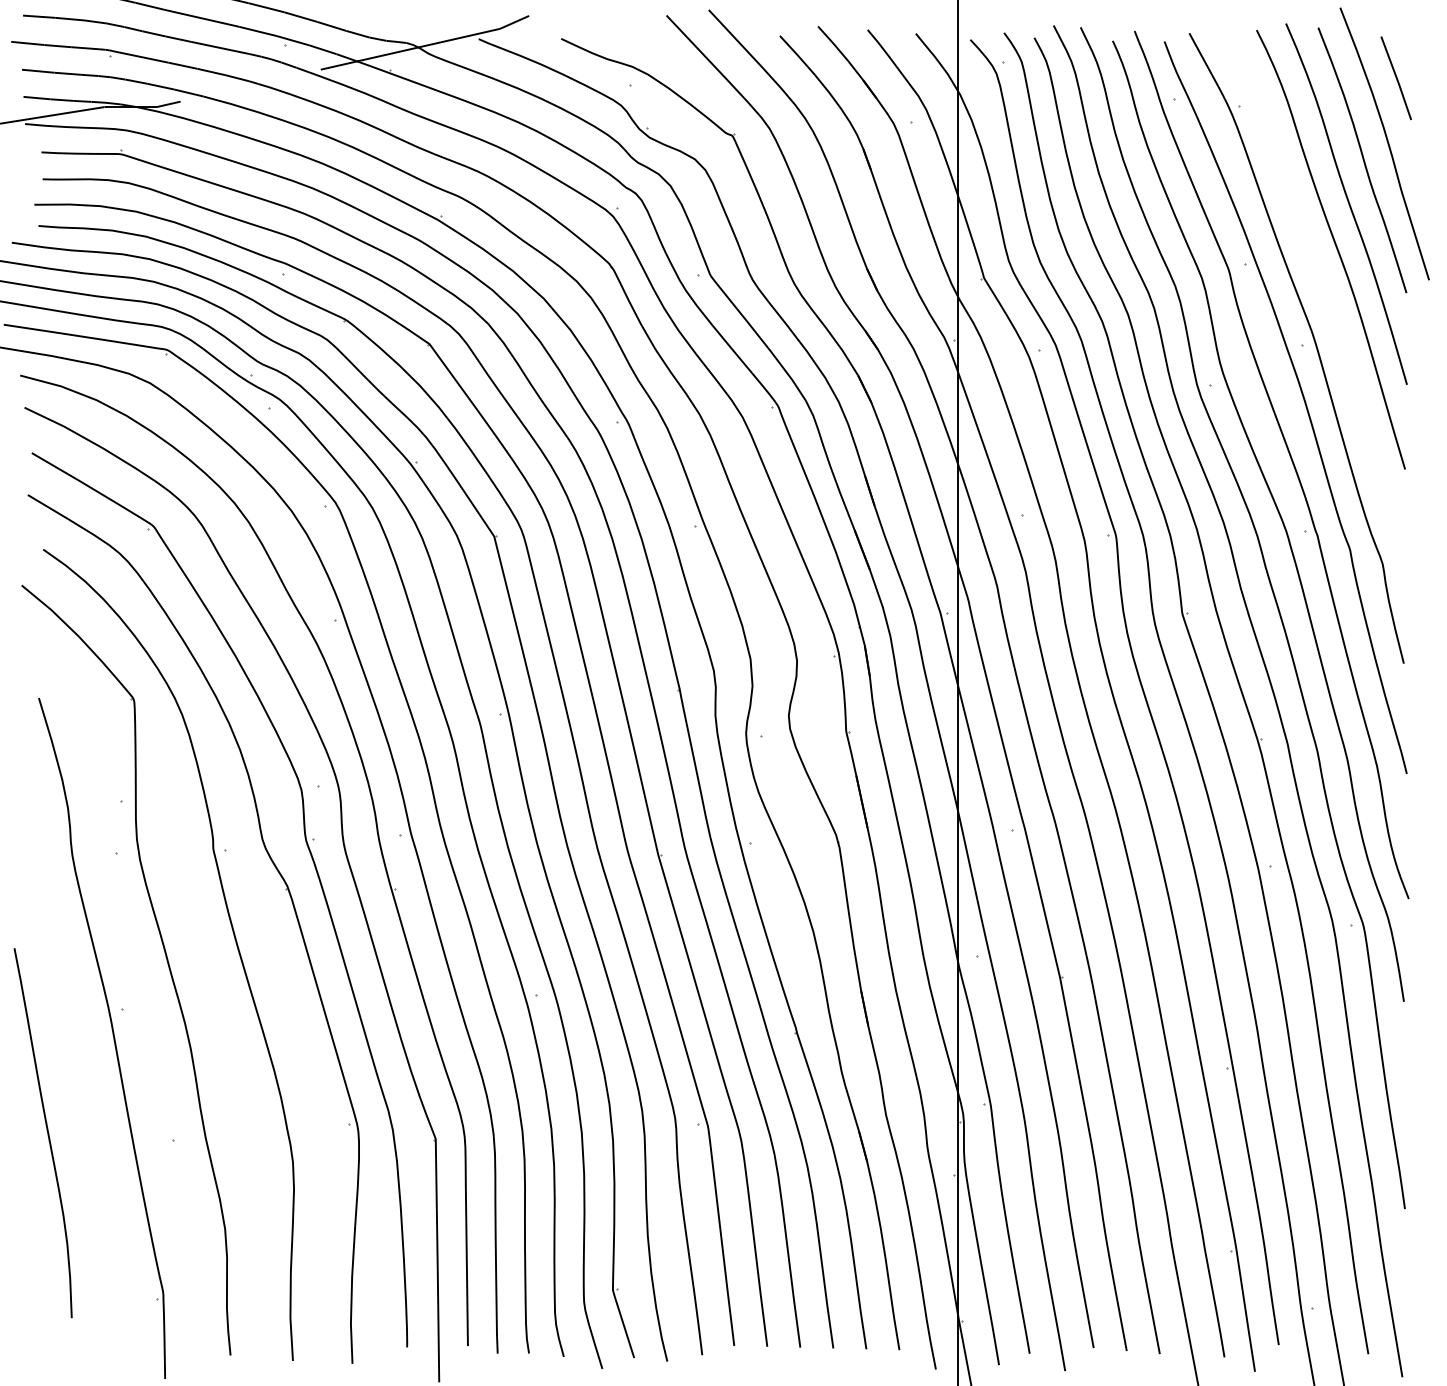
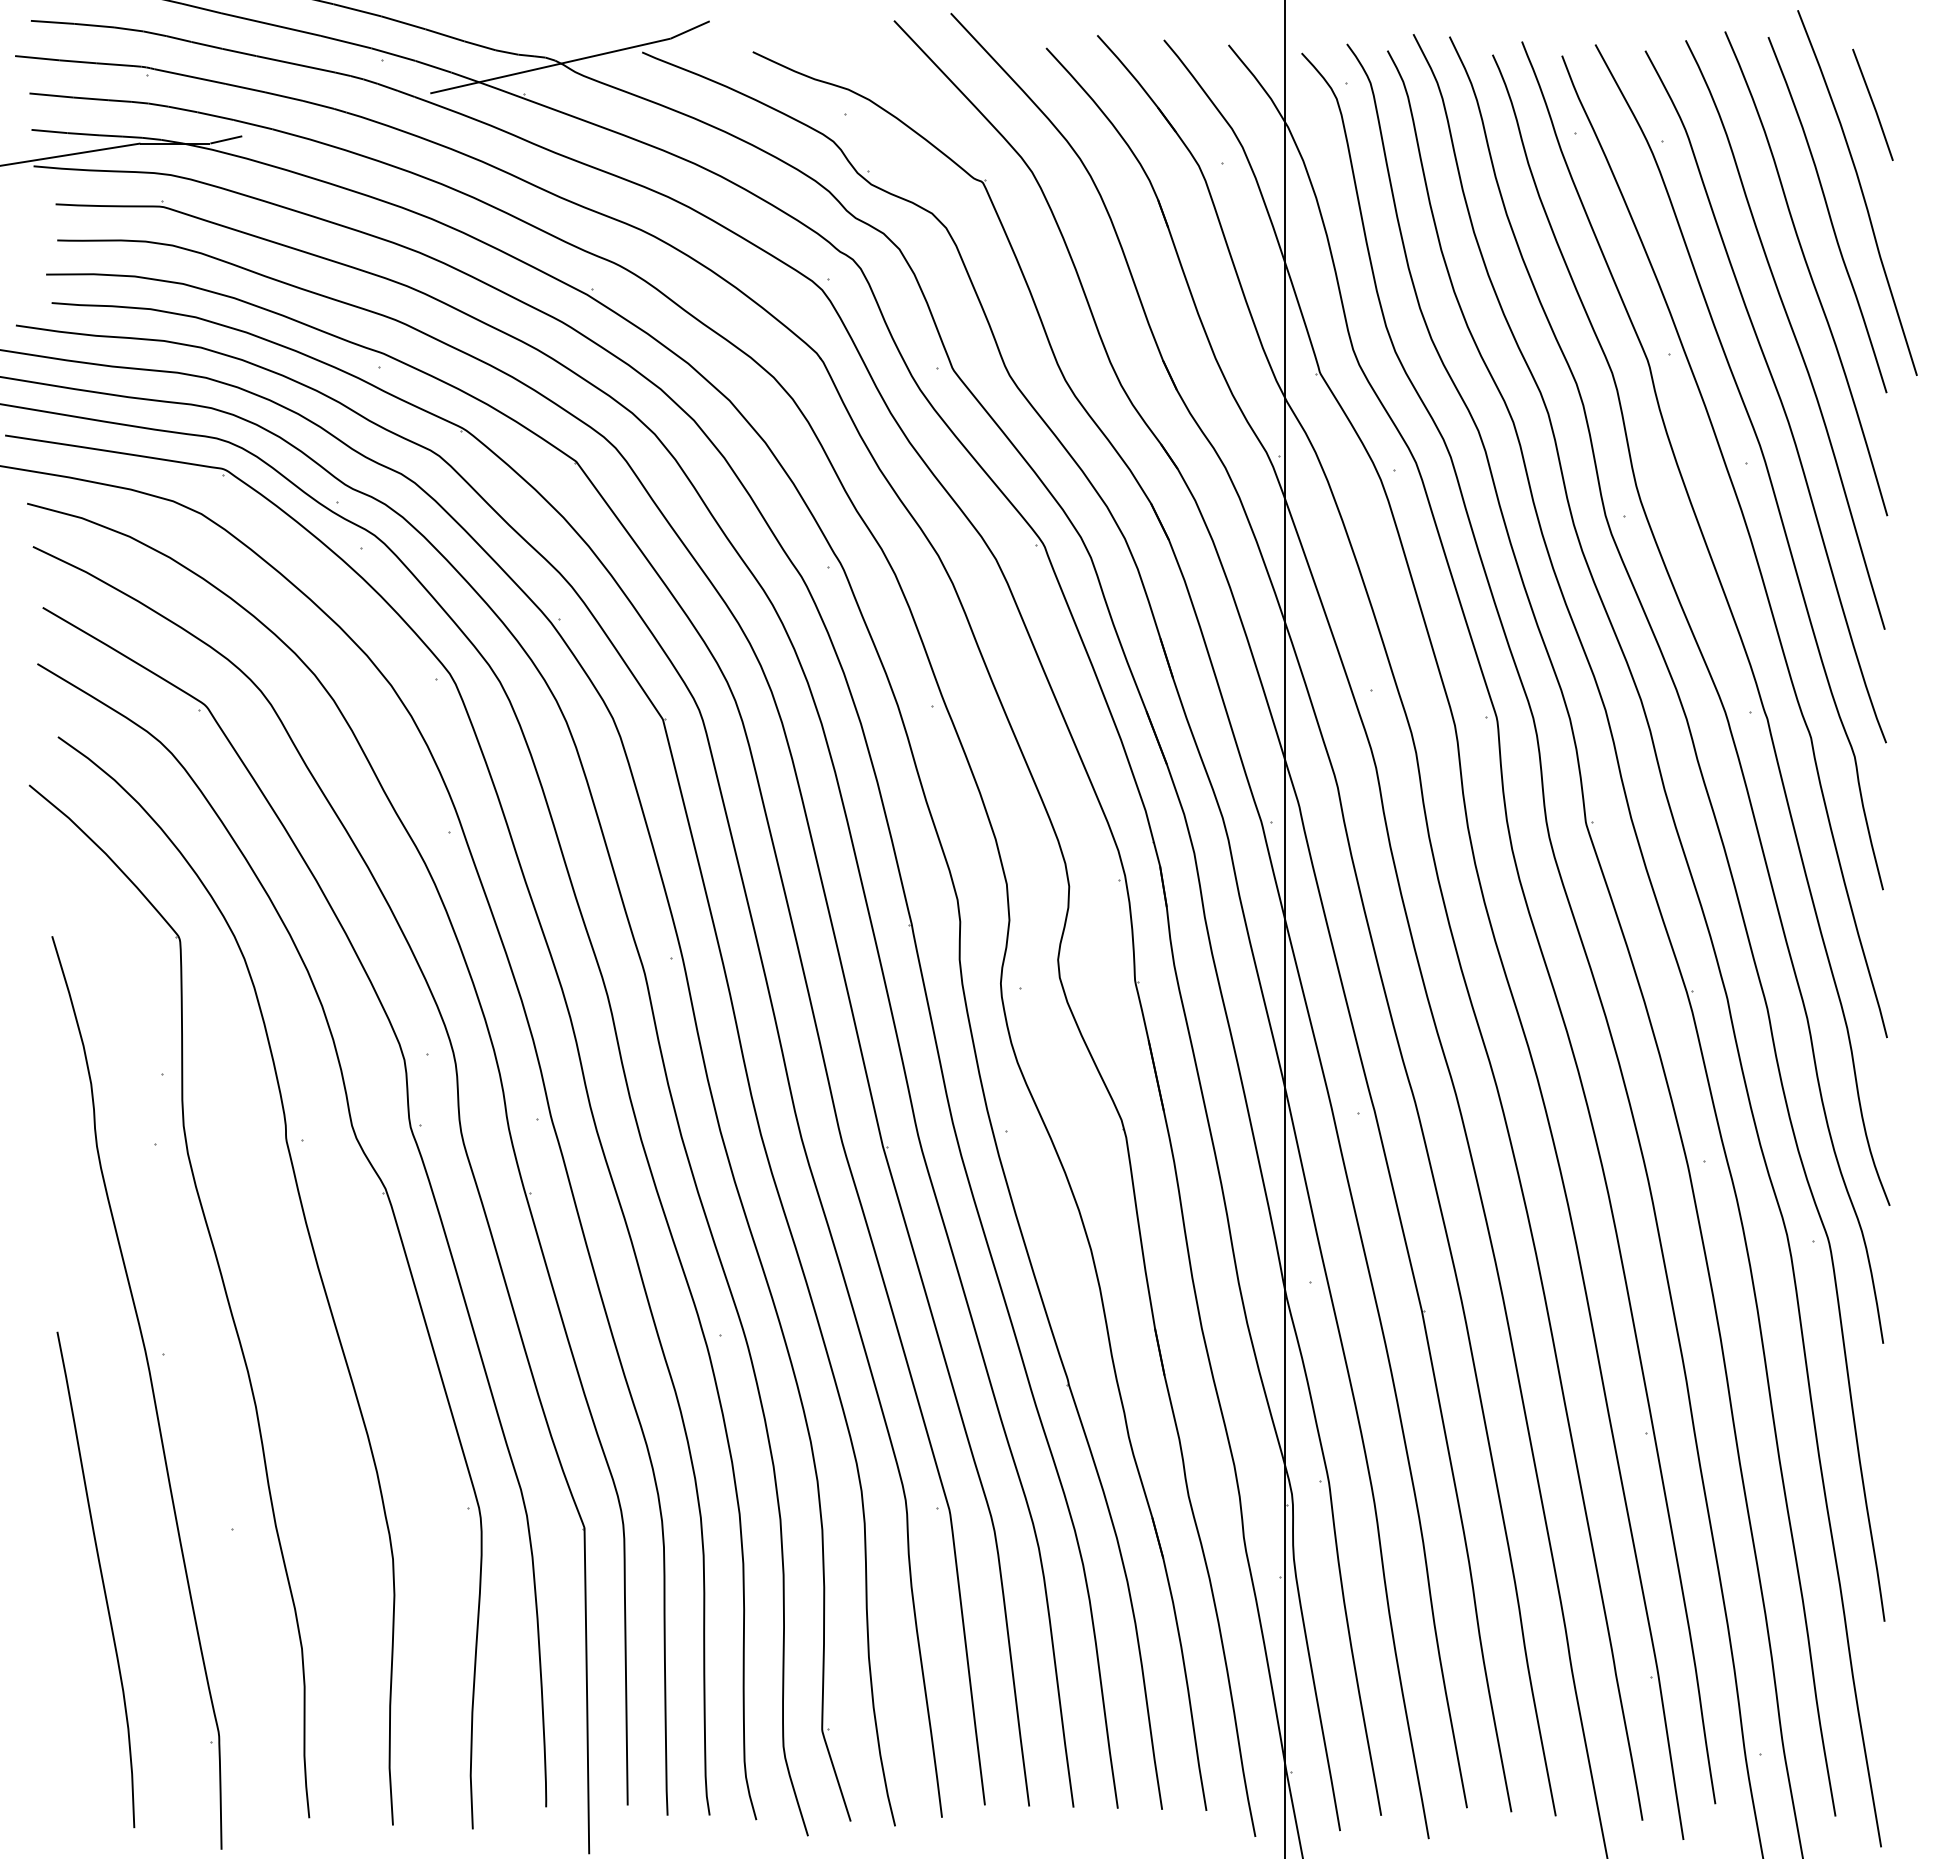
curve: (1324, 292) -> (1776, 392), added
curve: (47, 1132) -> (101, 1579), moved

